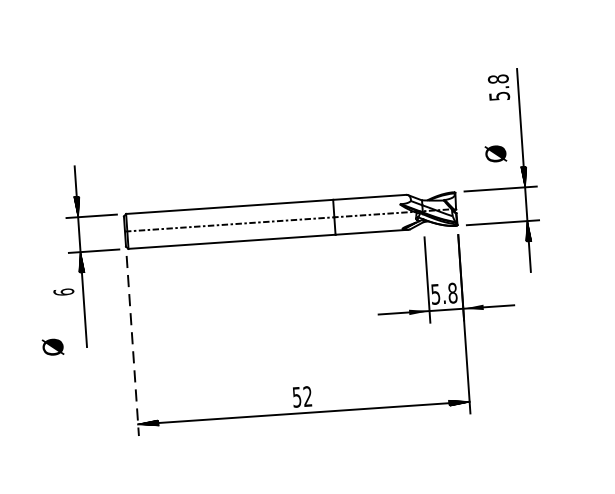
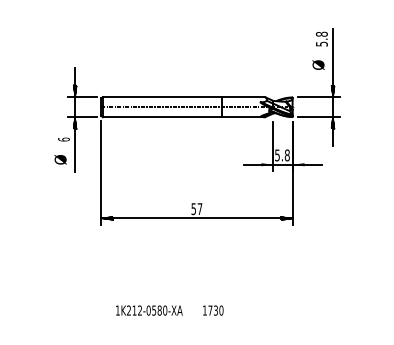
text: (495, 152) -> (318, 64), moved
text: (52, 346) -> (60, 159), moved
line: (132, 346) -> (101, 173), dashed -> solid
text: (306, 395) -> (199, 208), 52 -> 57

